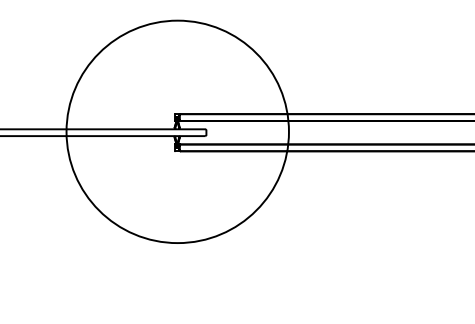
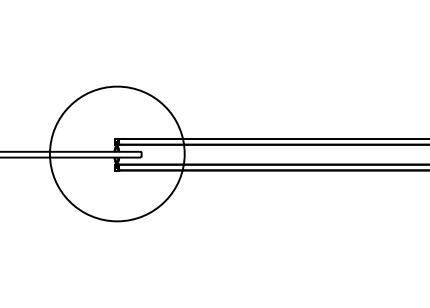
circle: (176, 131) -> (116, 153), size x0.71

